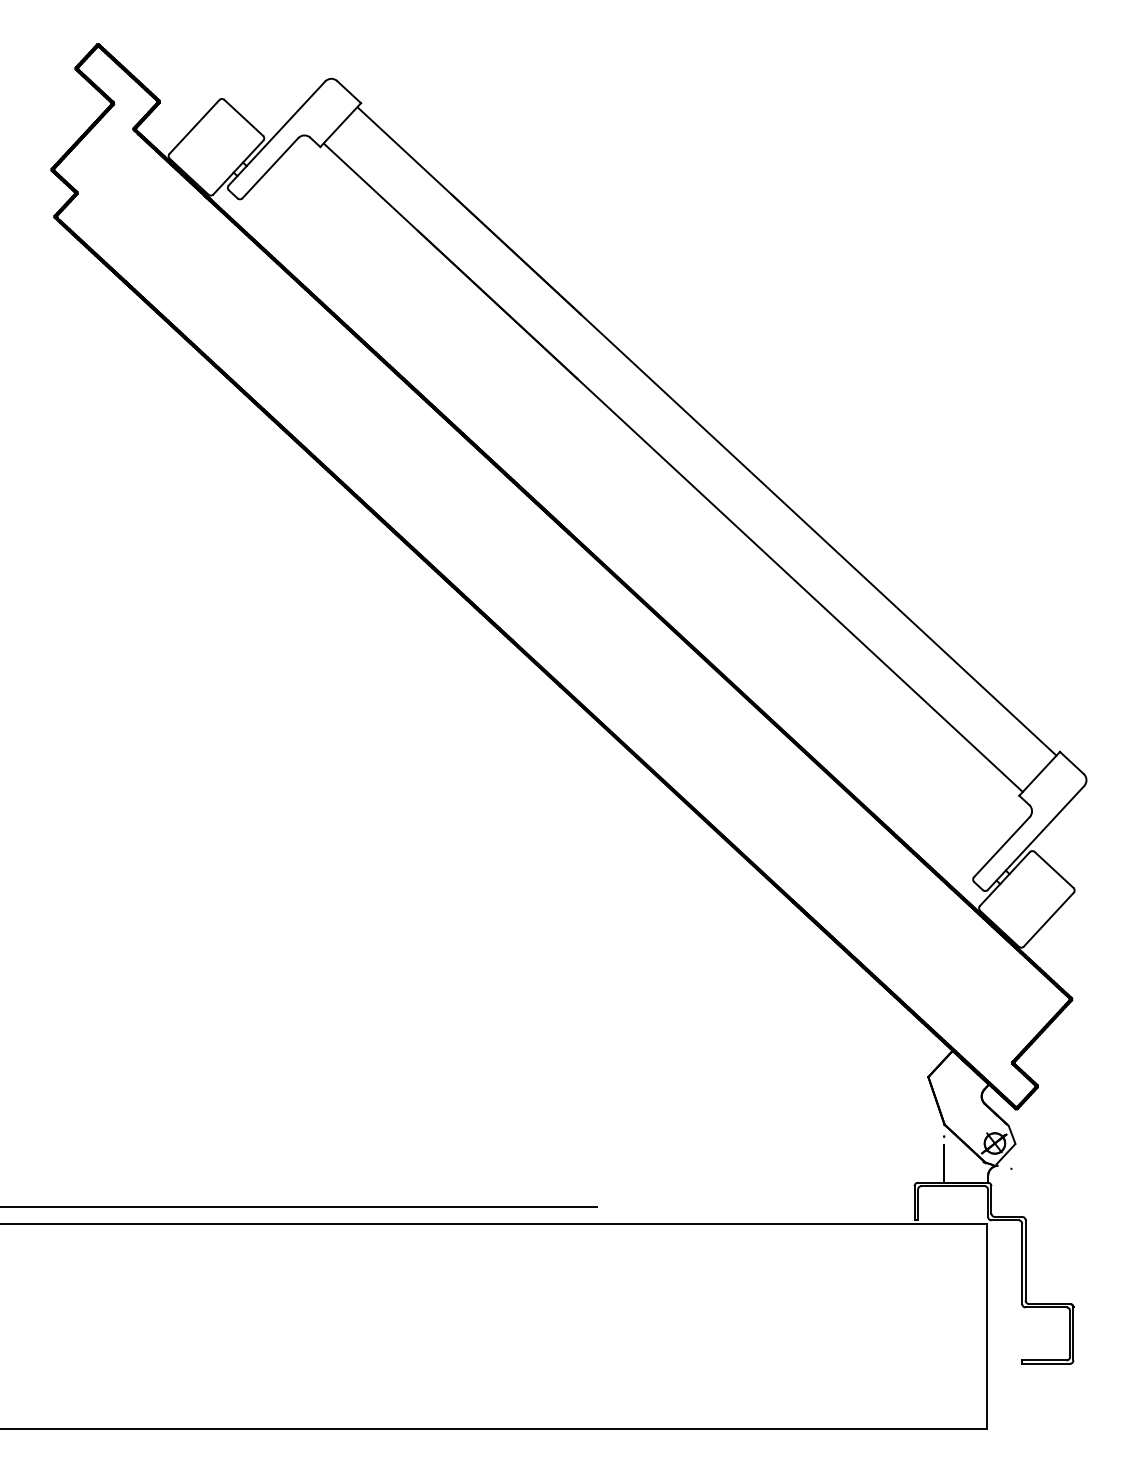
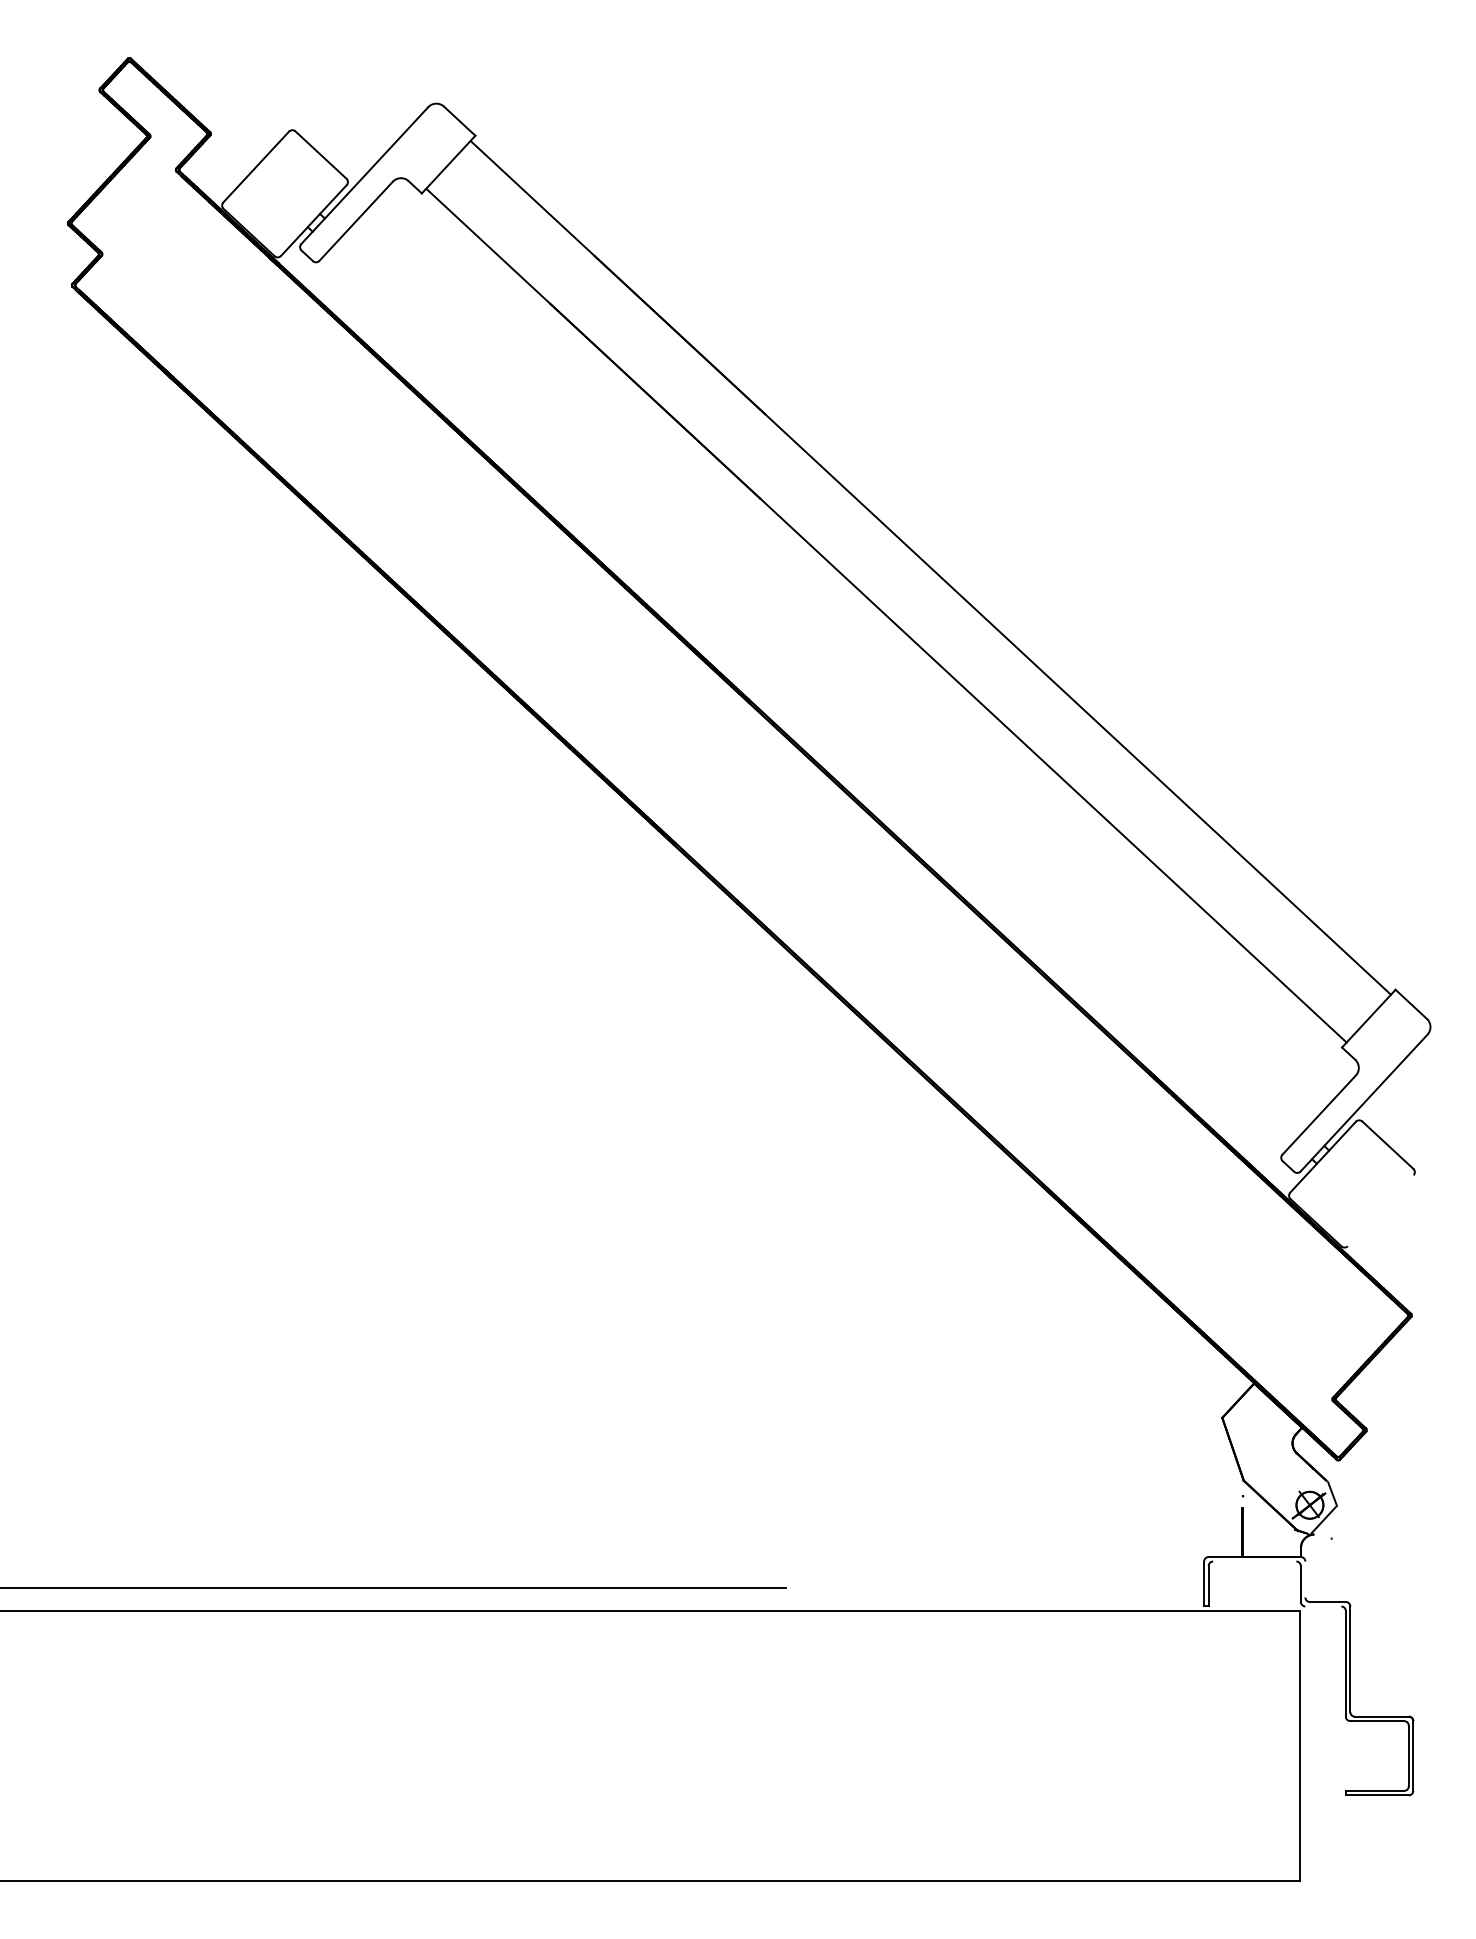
line: (1048, 919) -> (1380, 1210), removed
line: (952, 1186) -> (1254, 1561), removed
line: (991, 1199) -> (1305, 1579), removed
line: (1005, 1220) -> (1323, 1606), removed

